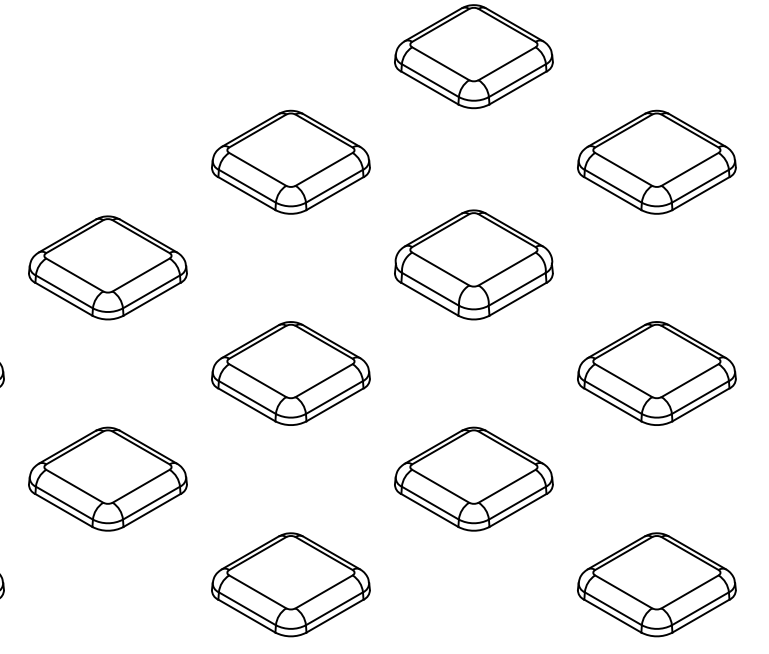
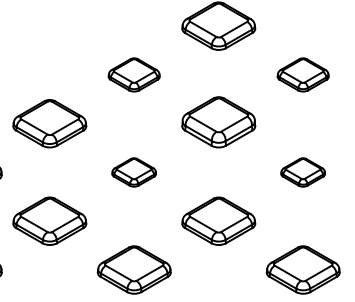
part: (289, 161) -> (133, 74), size x0.7
part: (655, 161) -> (302, 74), size x0.7
part: (289, 373) -> (133, 172), size x0.6
part: (655, 373) -> (302, 172), size x0.6

